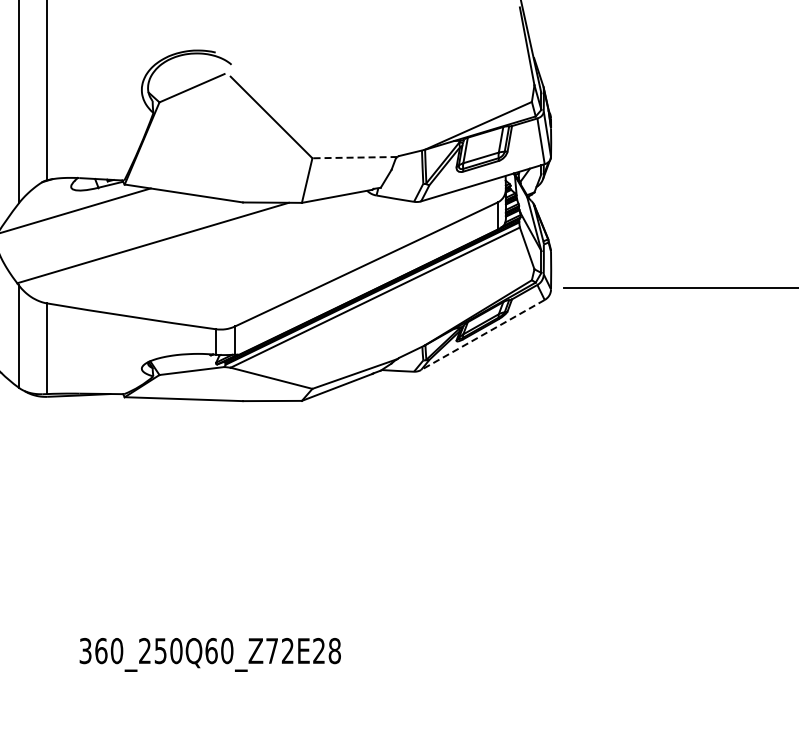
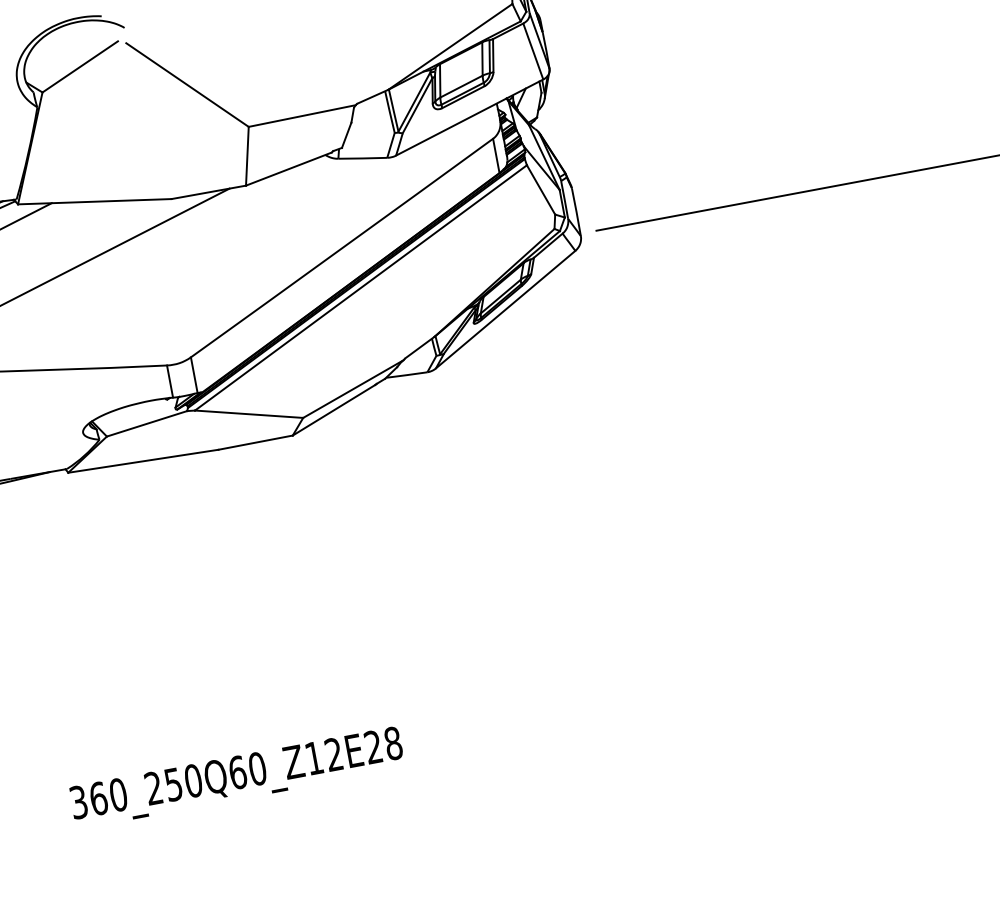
line: (354, 157) -> (301, 115), dashed -> solid
line: (482, 334) -> (504, 309), dashed -> solid
text: (271, 650) -> (313, 757), 360_250Q60_Z72E28 -> 360_250Q60_Z12E28

